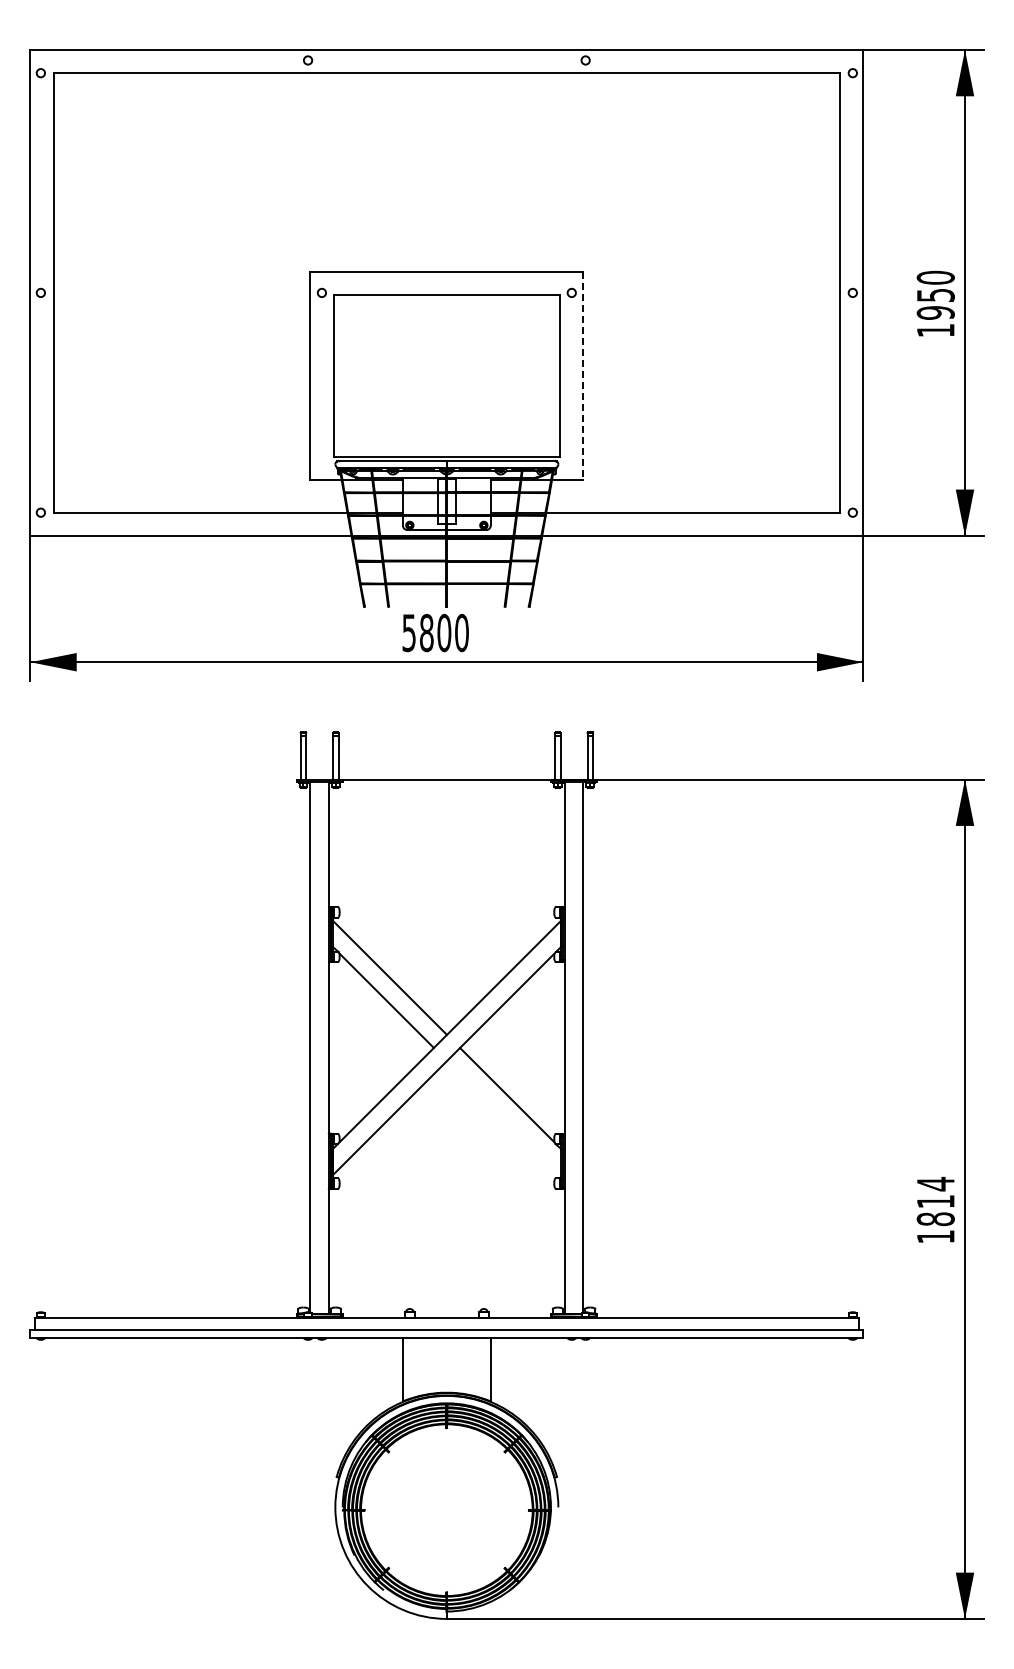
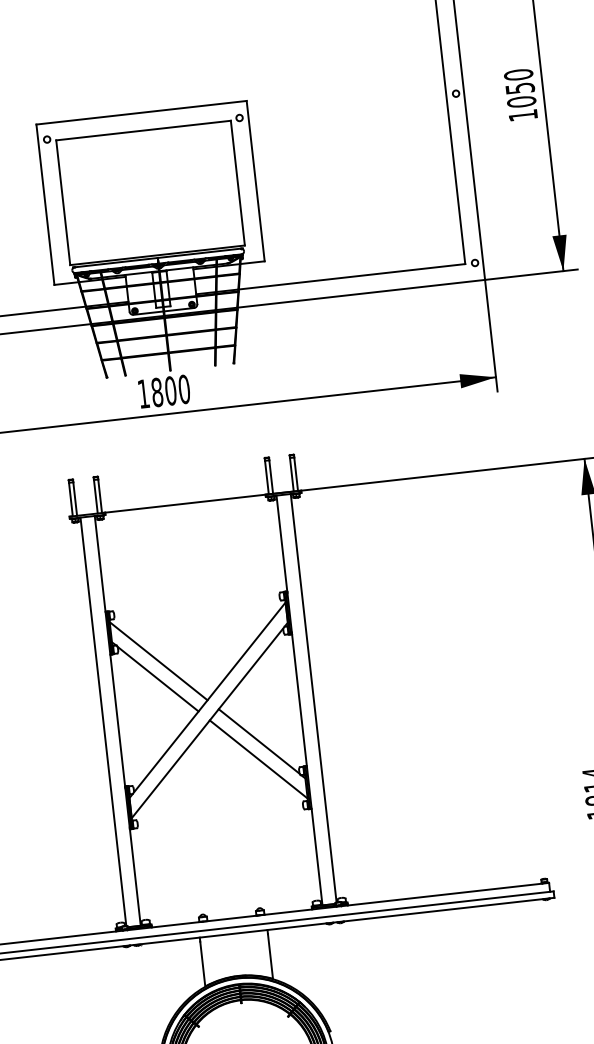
text: (935, 312) -> (521, 101), 1950 -> 1050
line: (583, 376) -> (255, 181), dashed -> solid
text: (408, 633) -> (143, 394), 5800 -> 1800
line: (503, 1118) -> (258, 759), added

